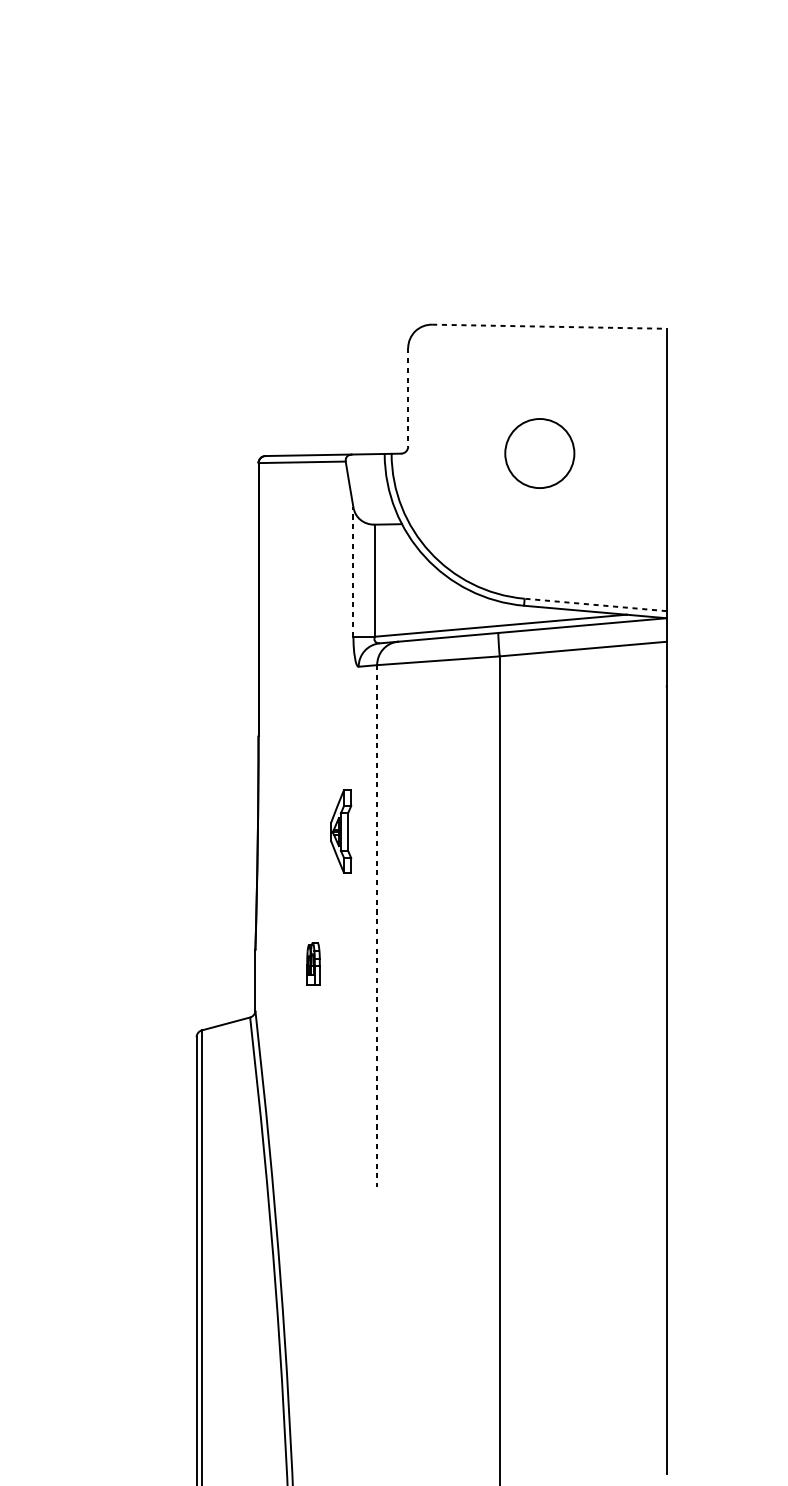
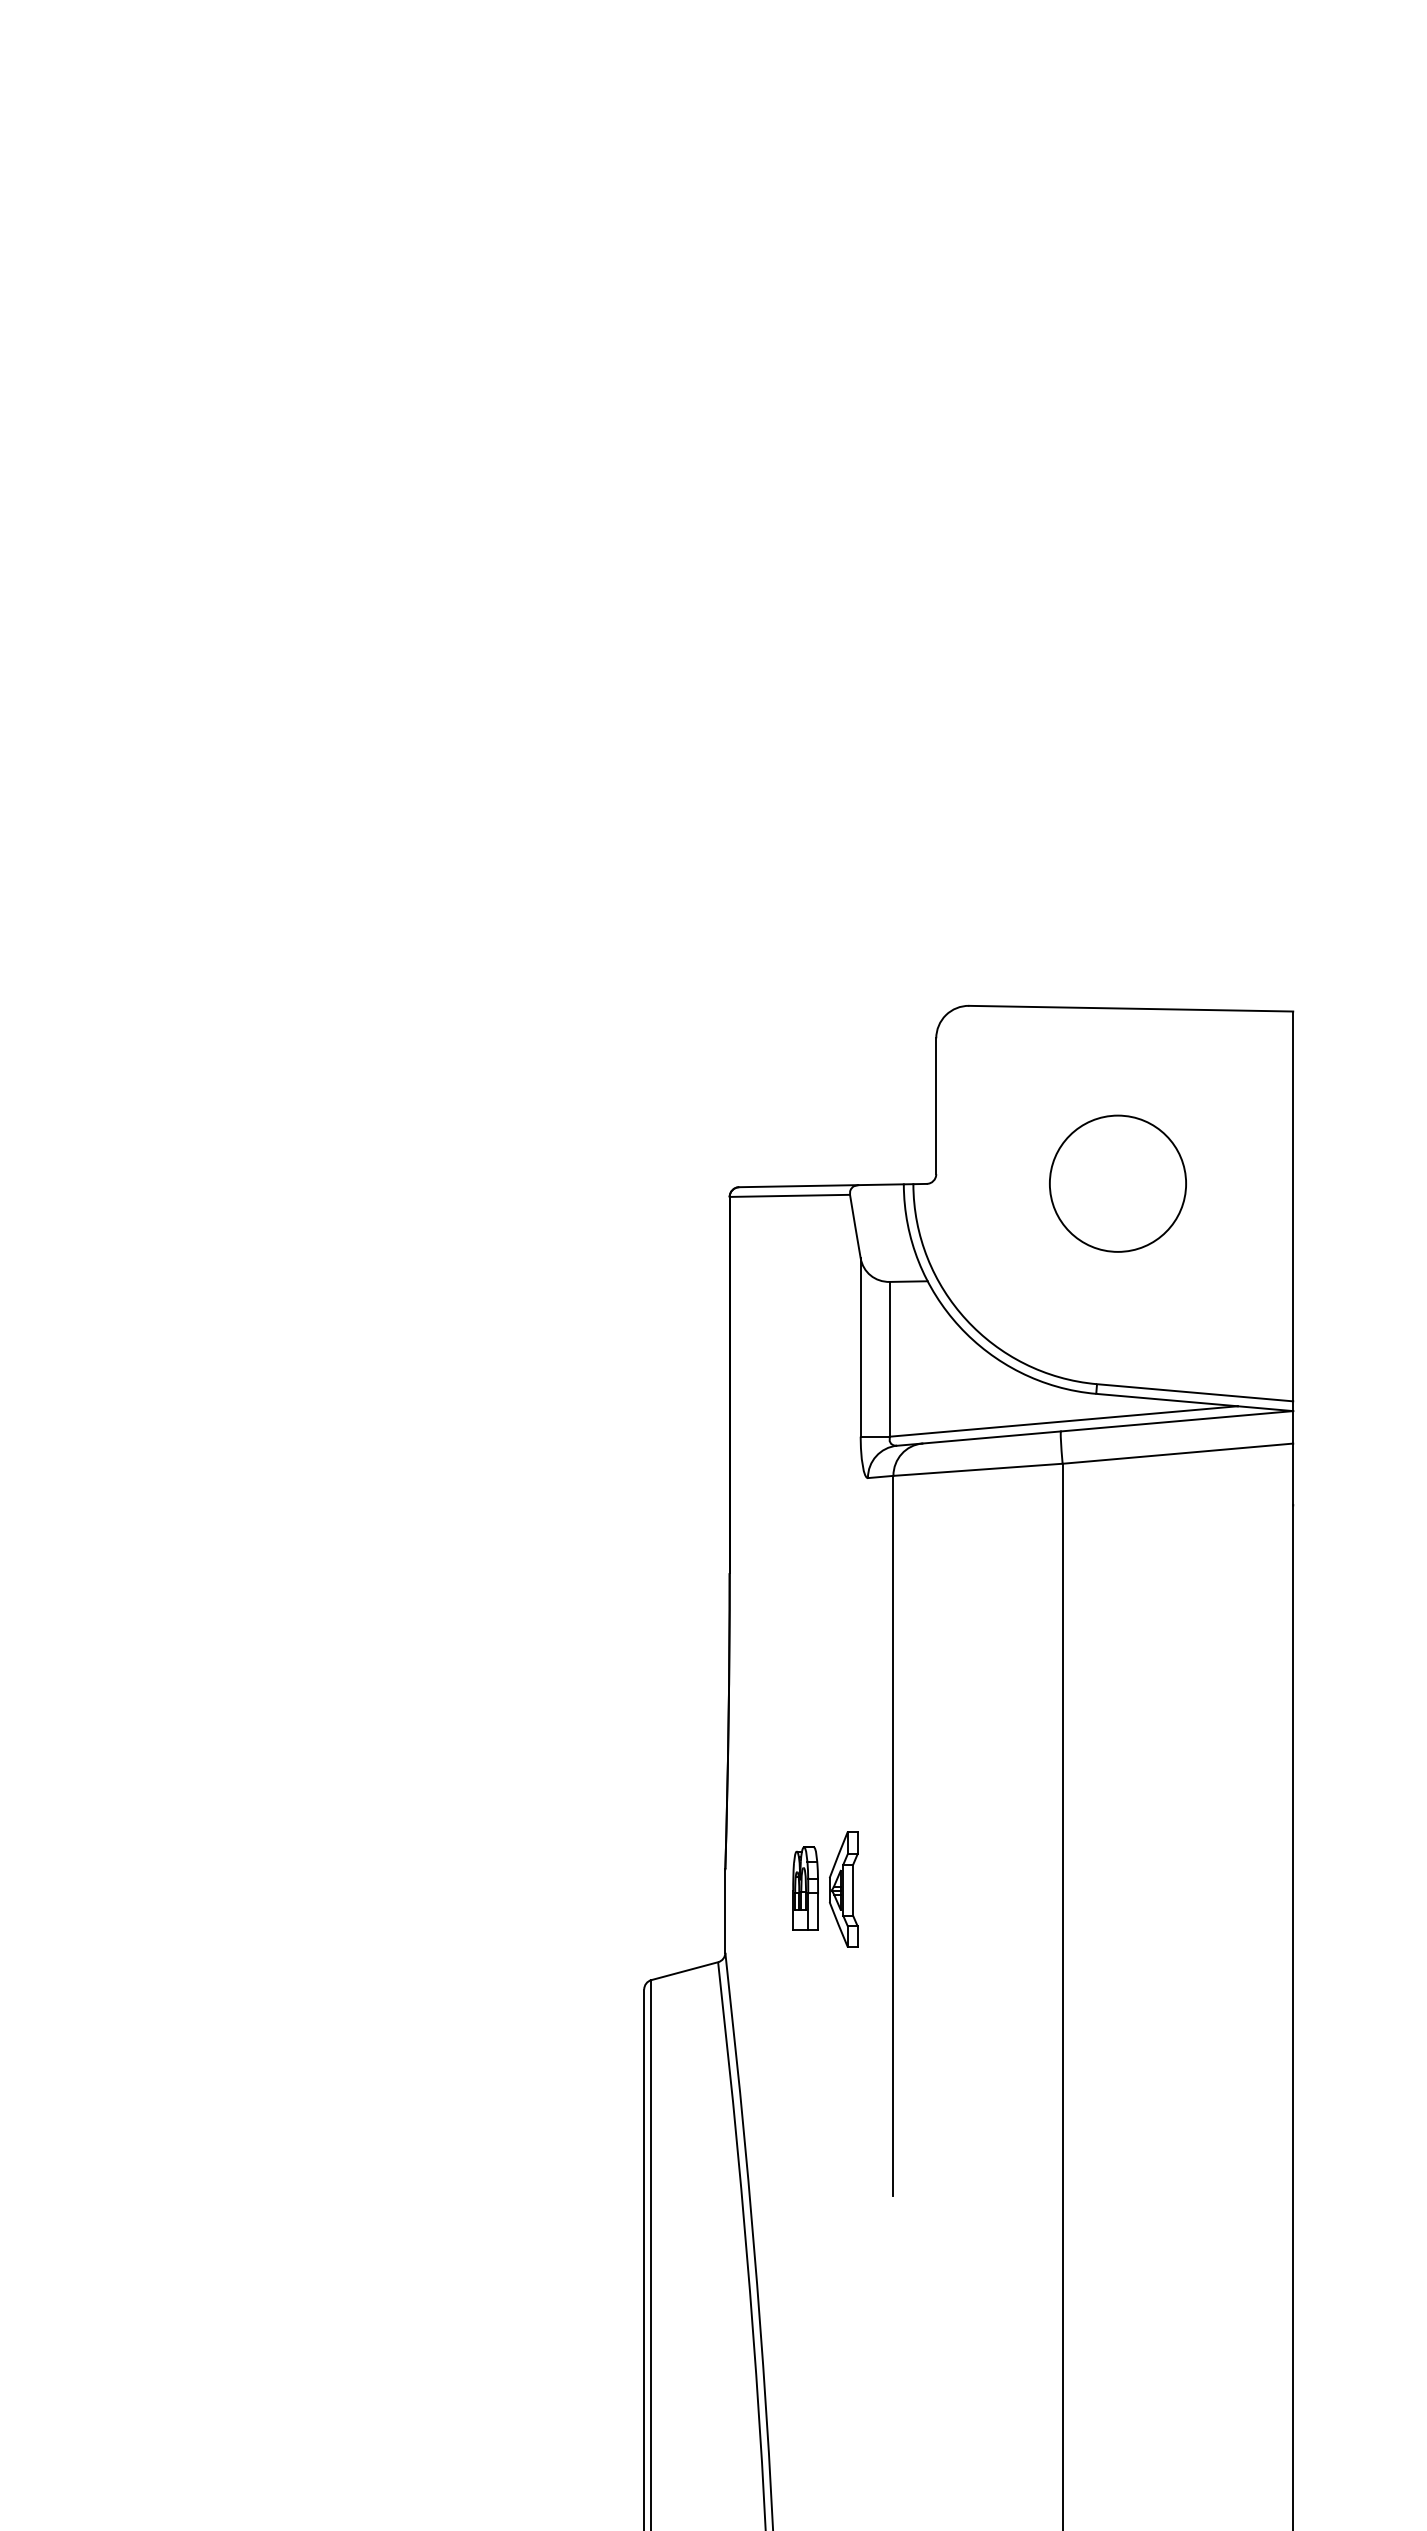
line: (549, 326) -> (1131, 1008), dashed -> solid
line: (408, 397) -> (936, 1106), dashed -> solid
circle: (539, 453) -> (1117, 1183), size x1.43
line: (353, 571) -> (860, 1346), dashed -> solid
line: (595, 604) -> (1194, 1392), dashed -> solid
part: (340, 831) -> (843, 1889), moved
line: (377, 926) -> (893, 1836), dashed -> solid
part: (313, 964) -> (805, 1888), size x1.43

